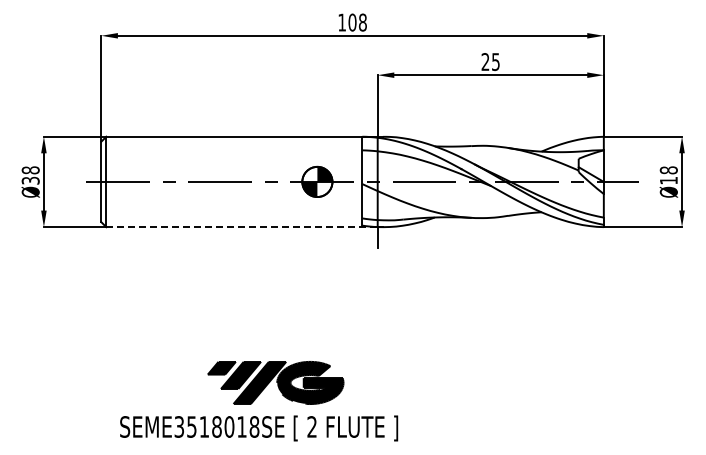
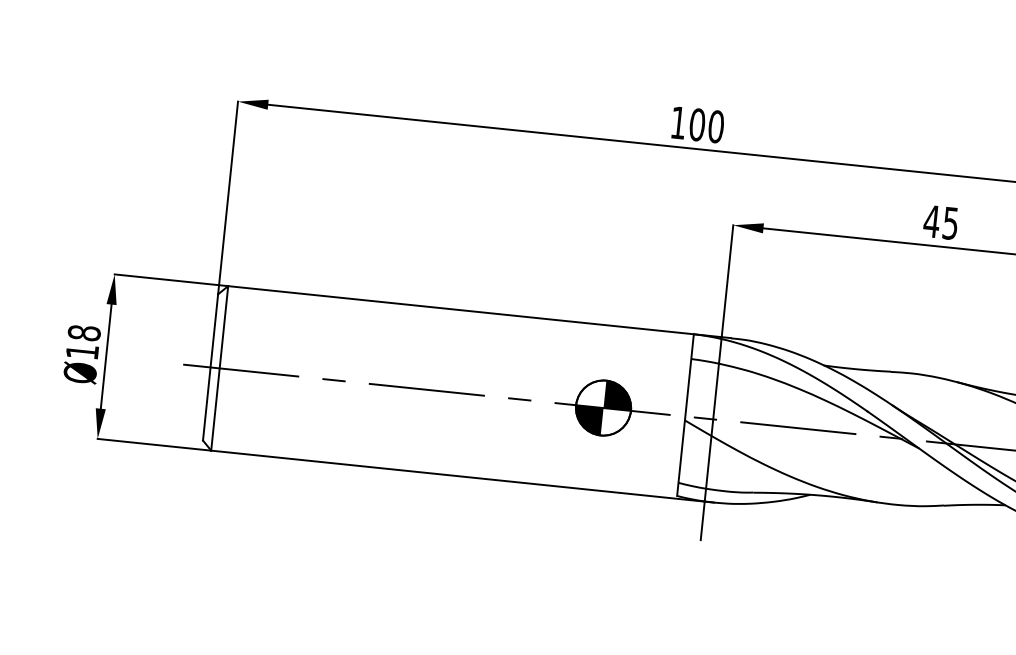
text: (362, 22) -> (715, 126), 108 -> 100
text: (485, 61) -> (931, 220), 25 -> 45
text: (30, 180) -> (82, 351), Ø38 -> Ø18
line: (242, 227) -> (458, 476), dashed -> solid

